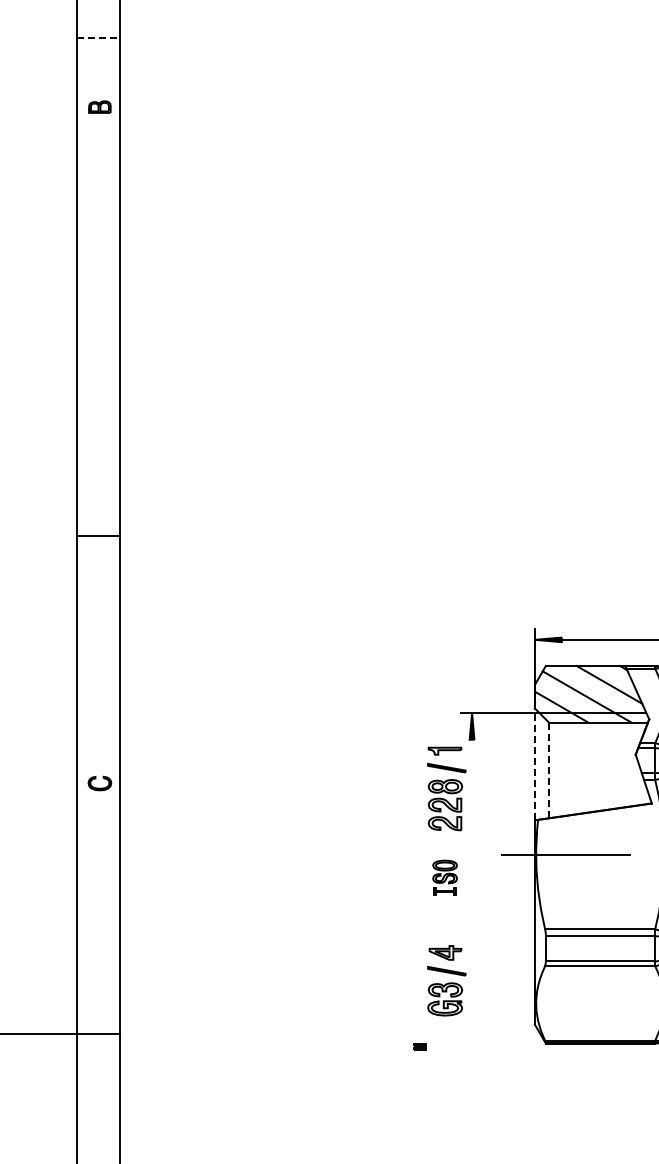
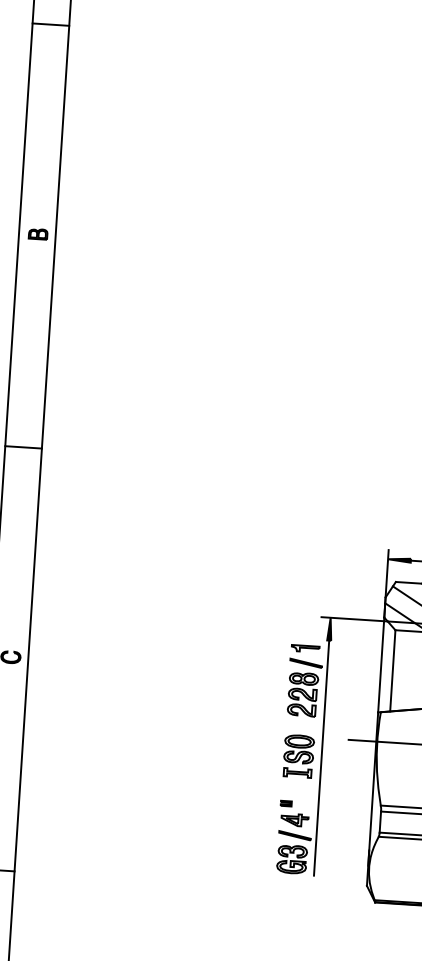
line: (98, 38) -> (50, 24), dashed -> solid
part: (99, 106) -> (37, 233), moved
line: (534, 764) -> (380, 665), dashed -> solid
line: (549, 770) -> (393, 670), dashed -> solid
part: (444, 877) -> (298, 755), size x1.43
line: (472, 877) -> (321, 757), added
part: (419, 1046) -> (285, 802), moved

